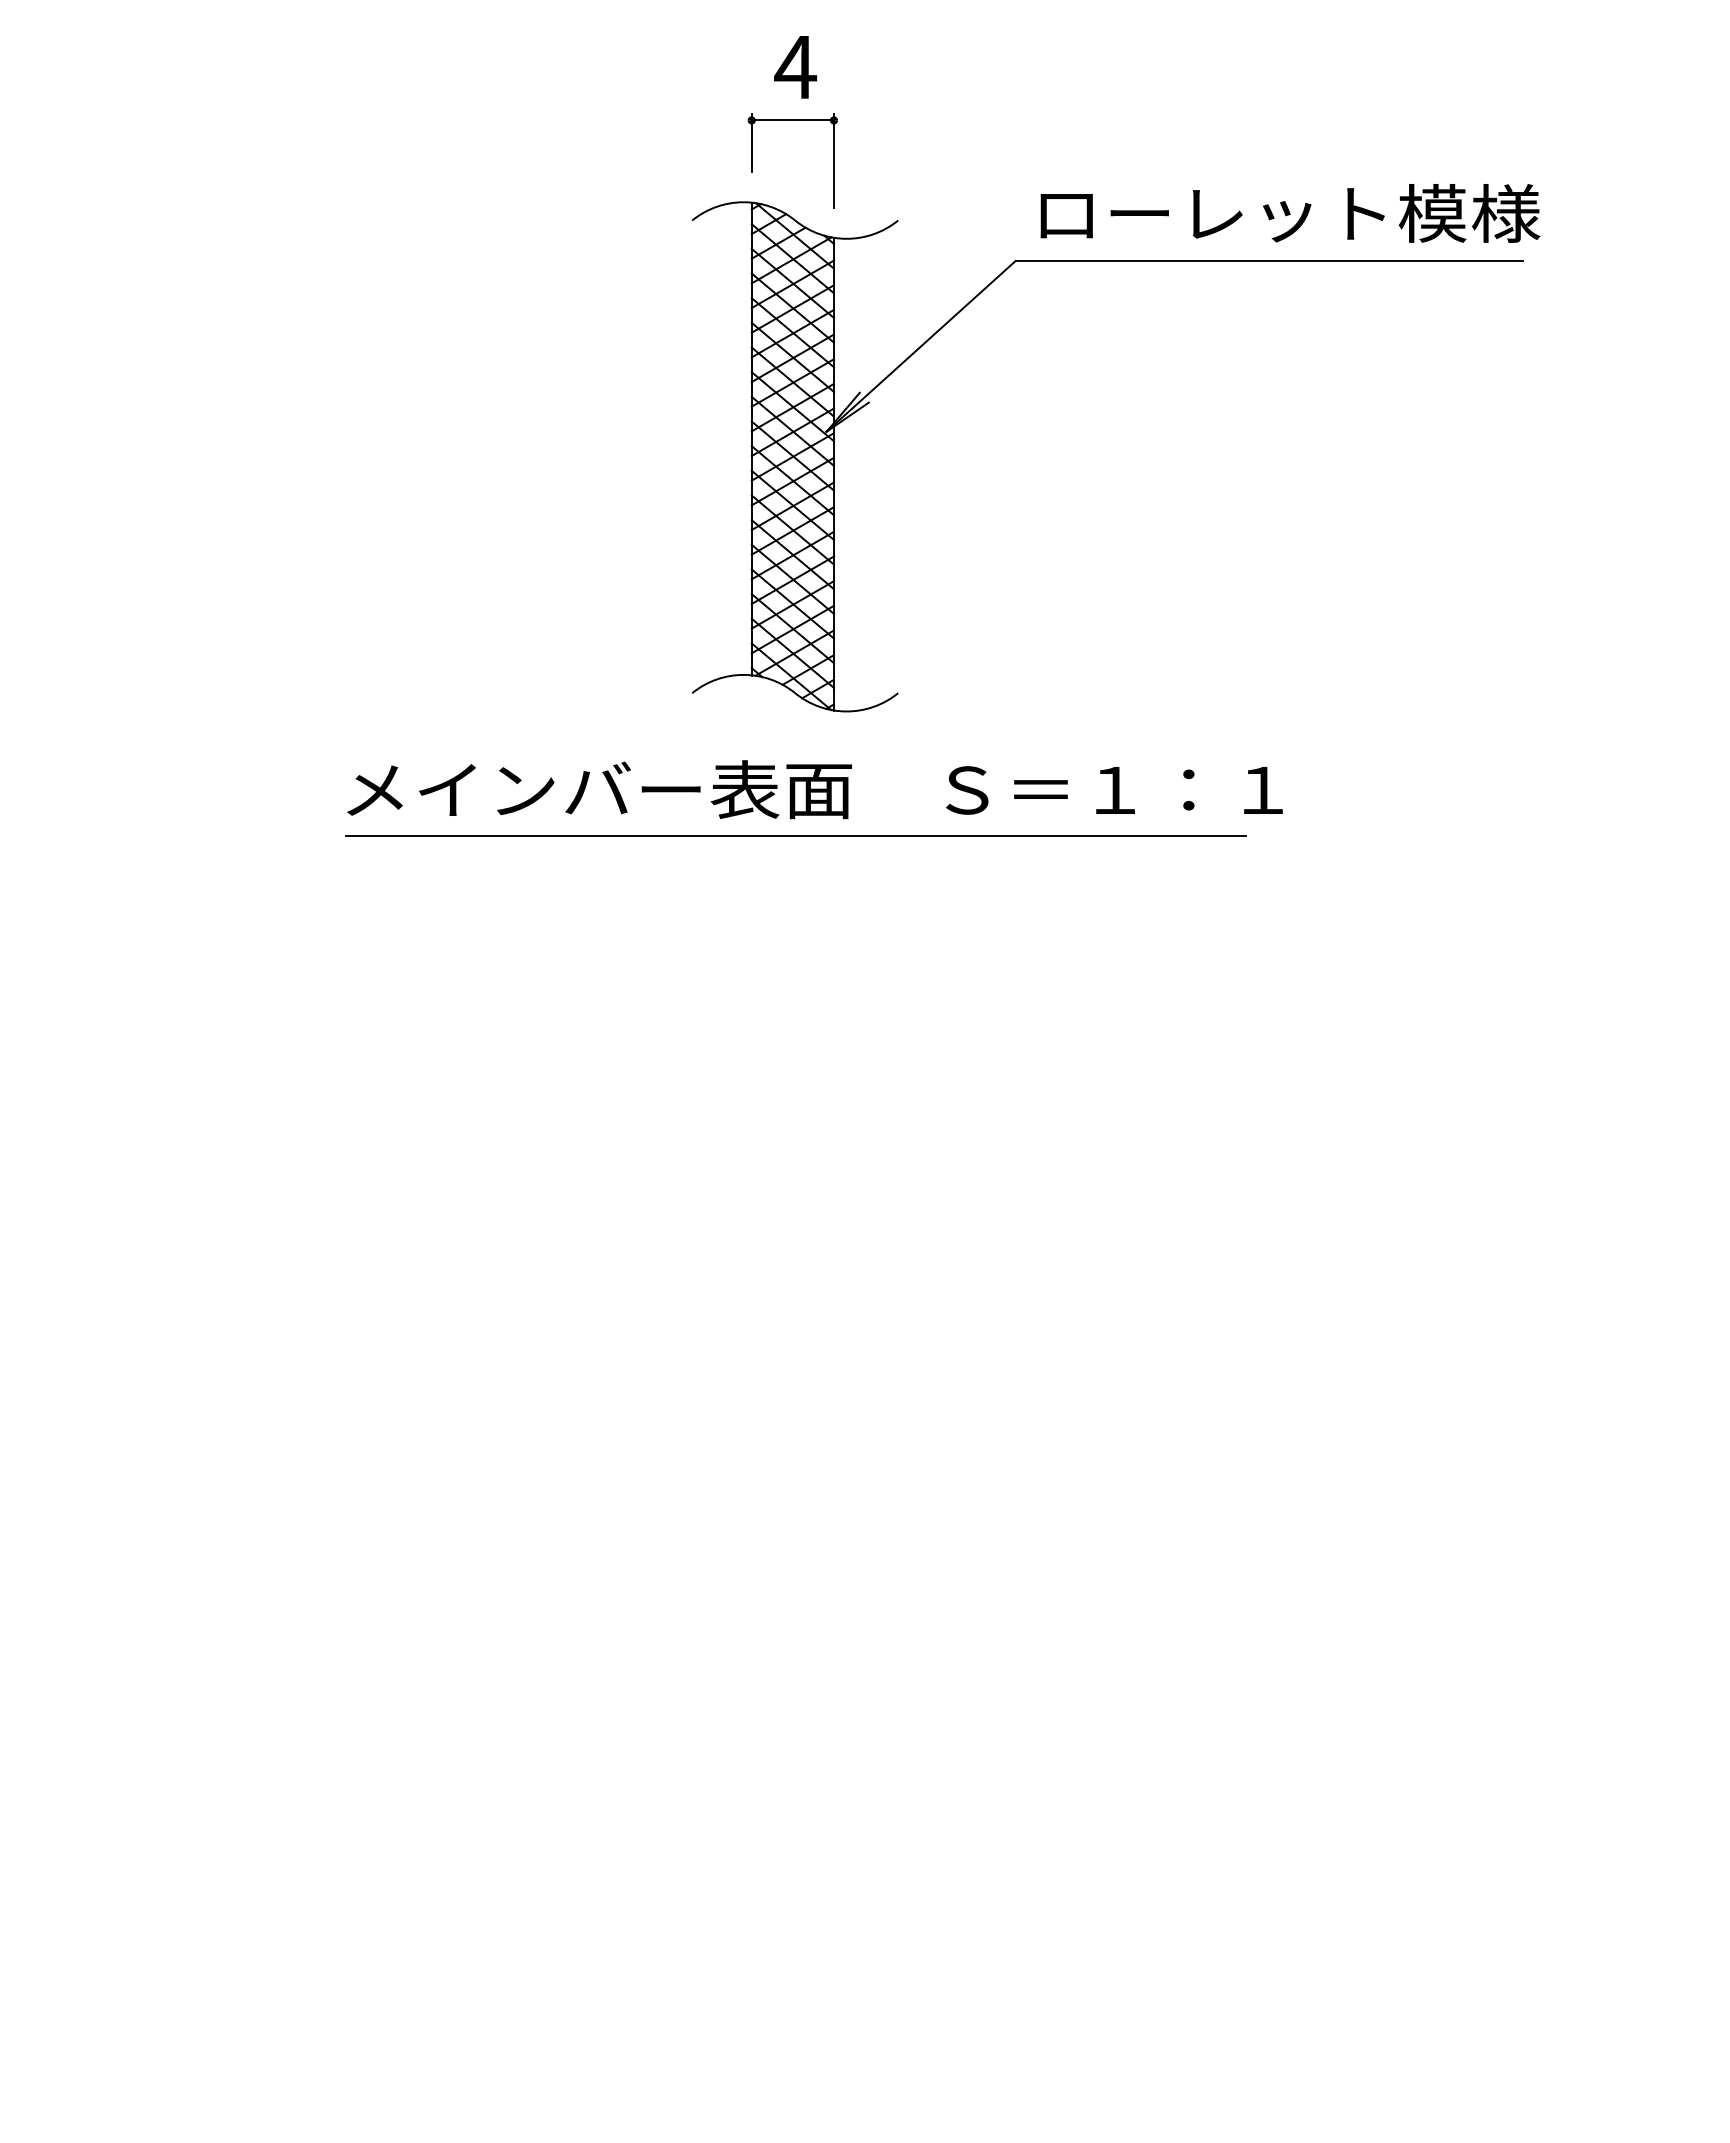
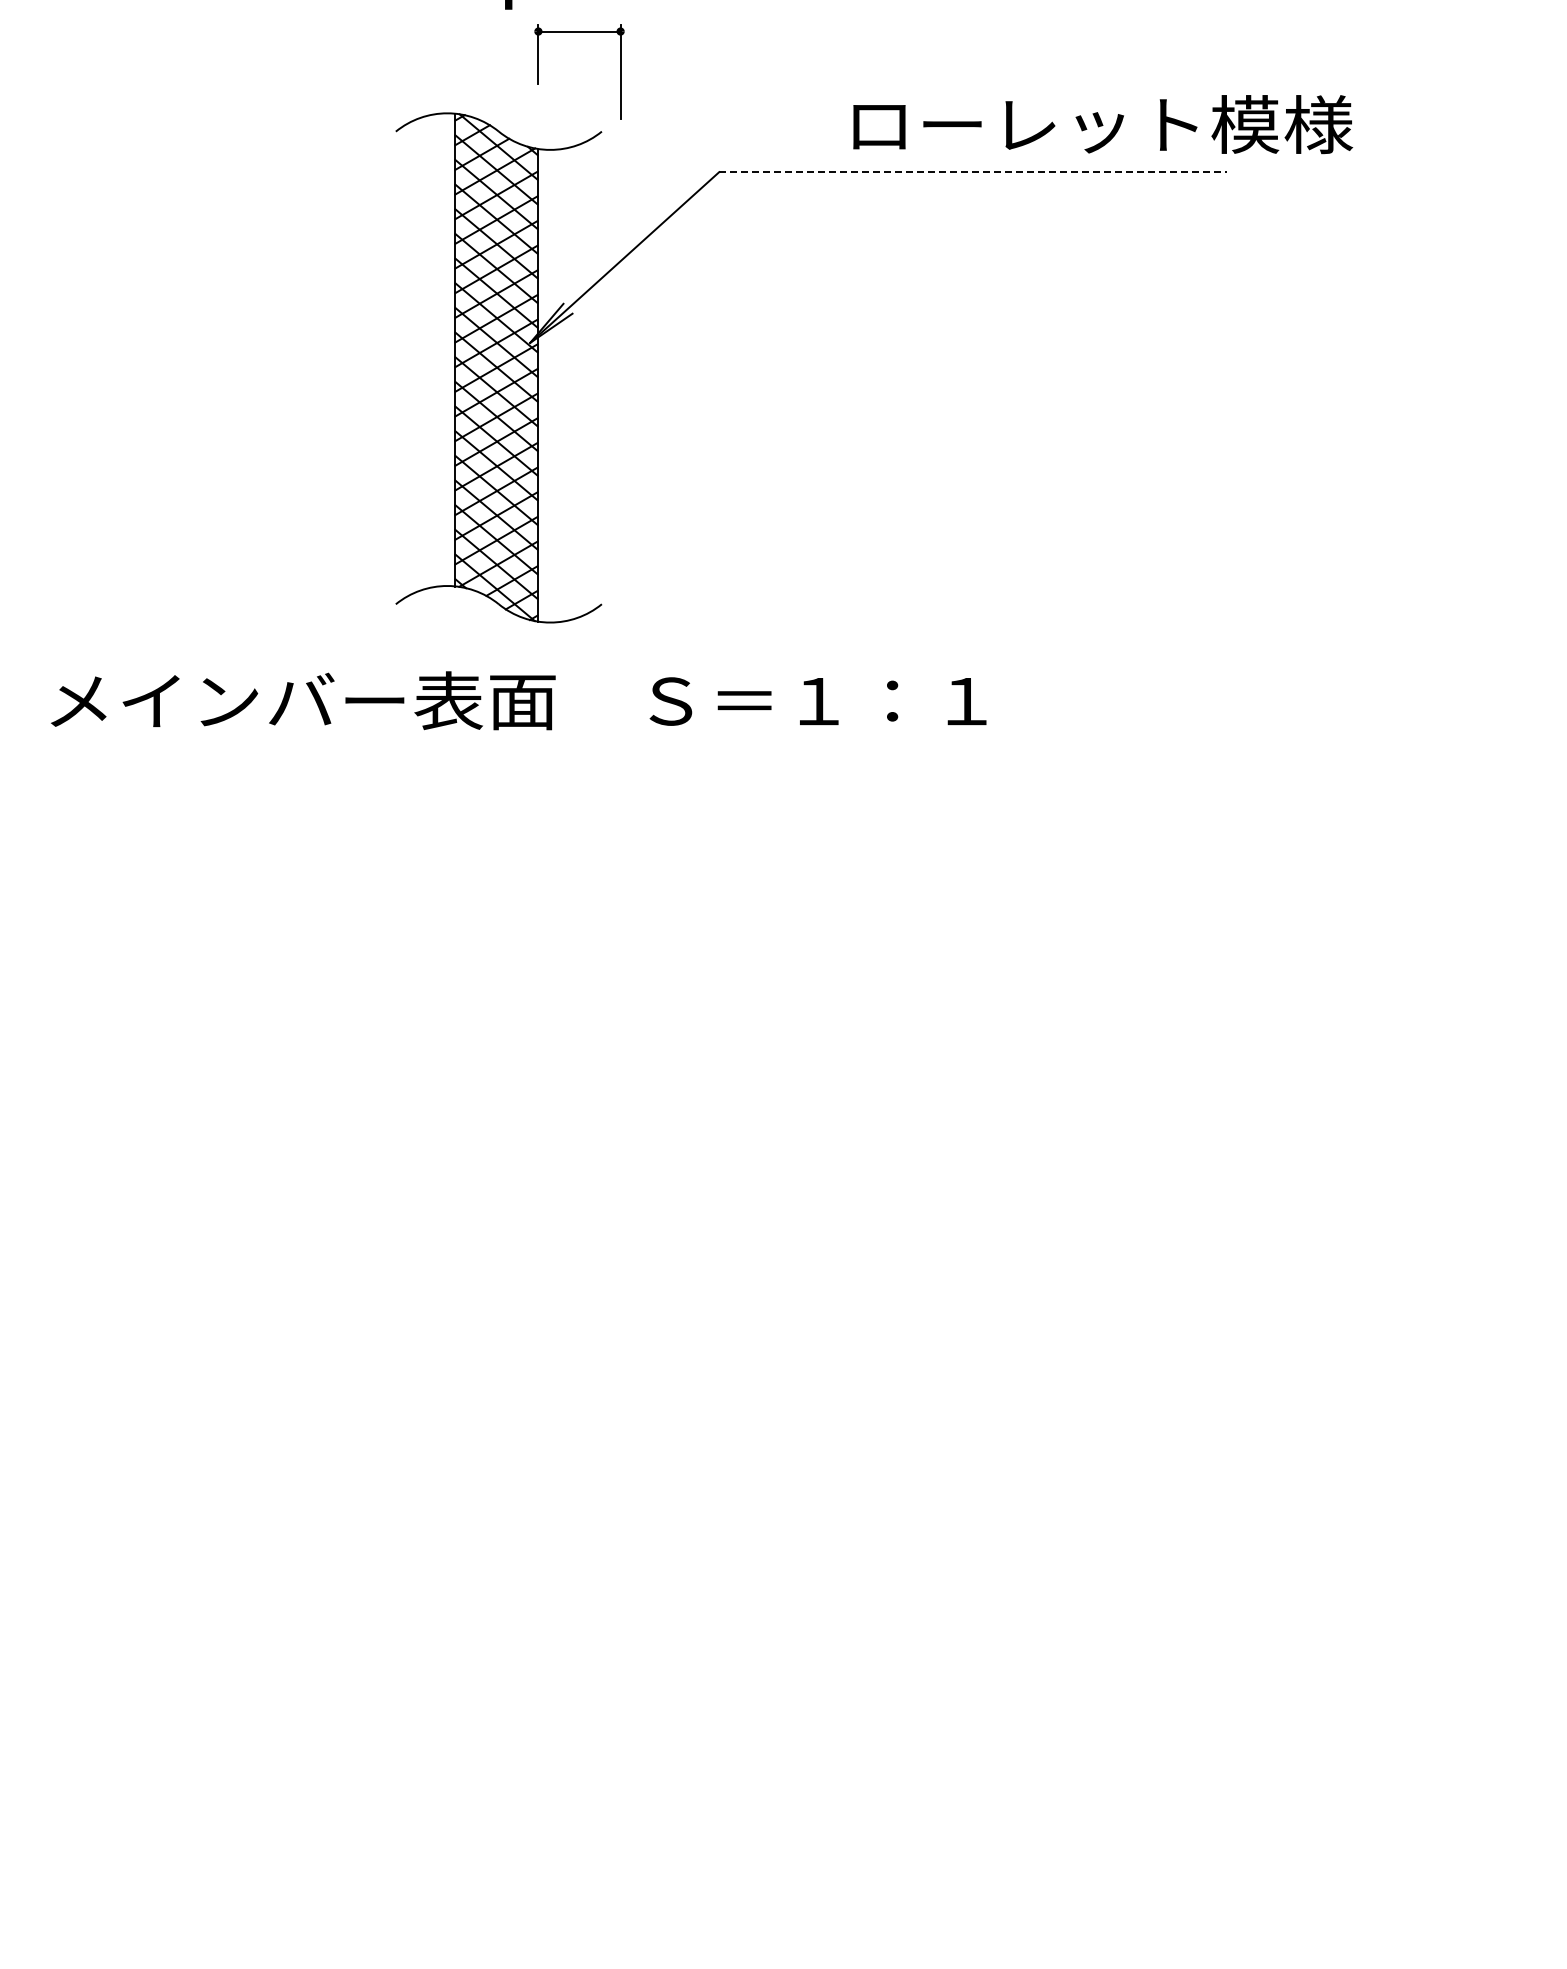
part: (792, 120) -> (579, 31), moved
text: (1290, 213) -> (1103, 124), moved
line: (1269, 261) -> (973, 172), solid -> dashed
line: (795, 836) -> (499, 747), removed

